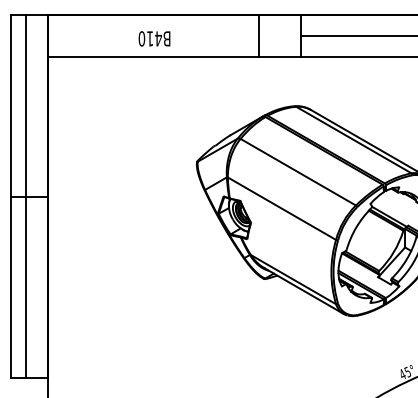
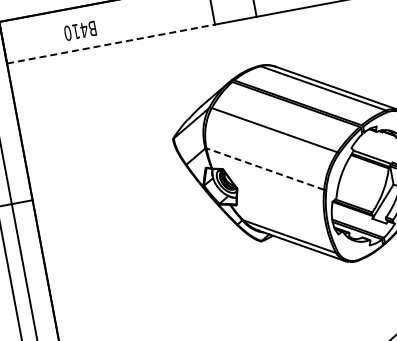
text: (154, 38) -> (80, 30), moved
line: (153, 57) -> (111, 44), solid -> dashed
line: (281, 208) -> (264, 168), solid -> dashed

